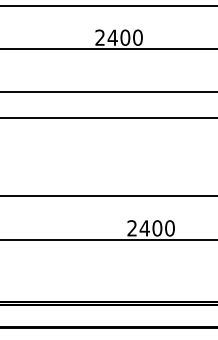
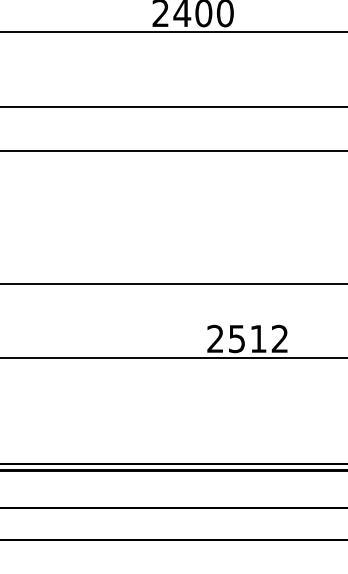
text: (156, 228) -> (257, 339), 2400 -> 2512

